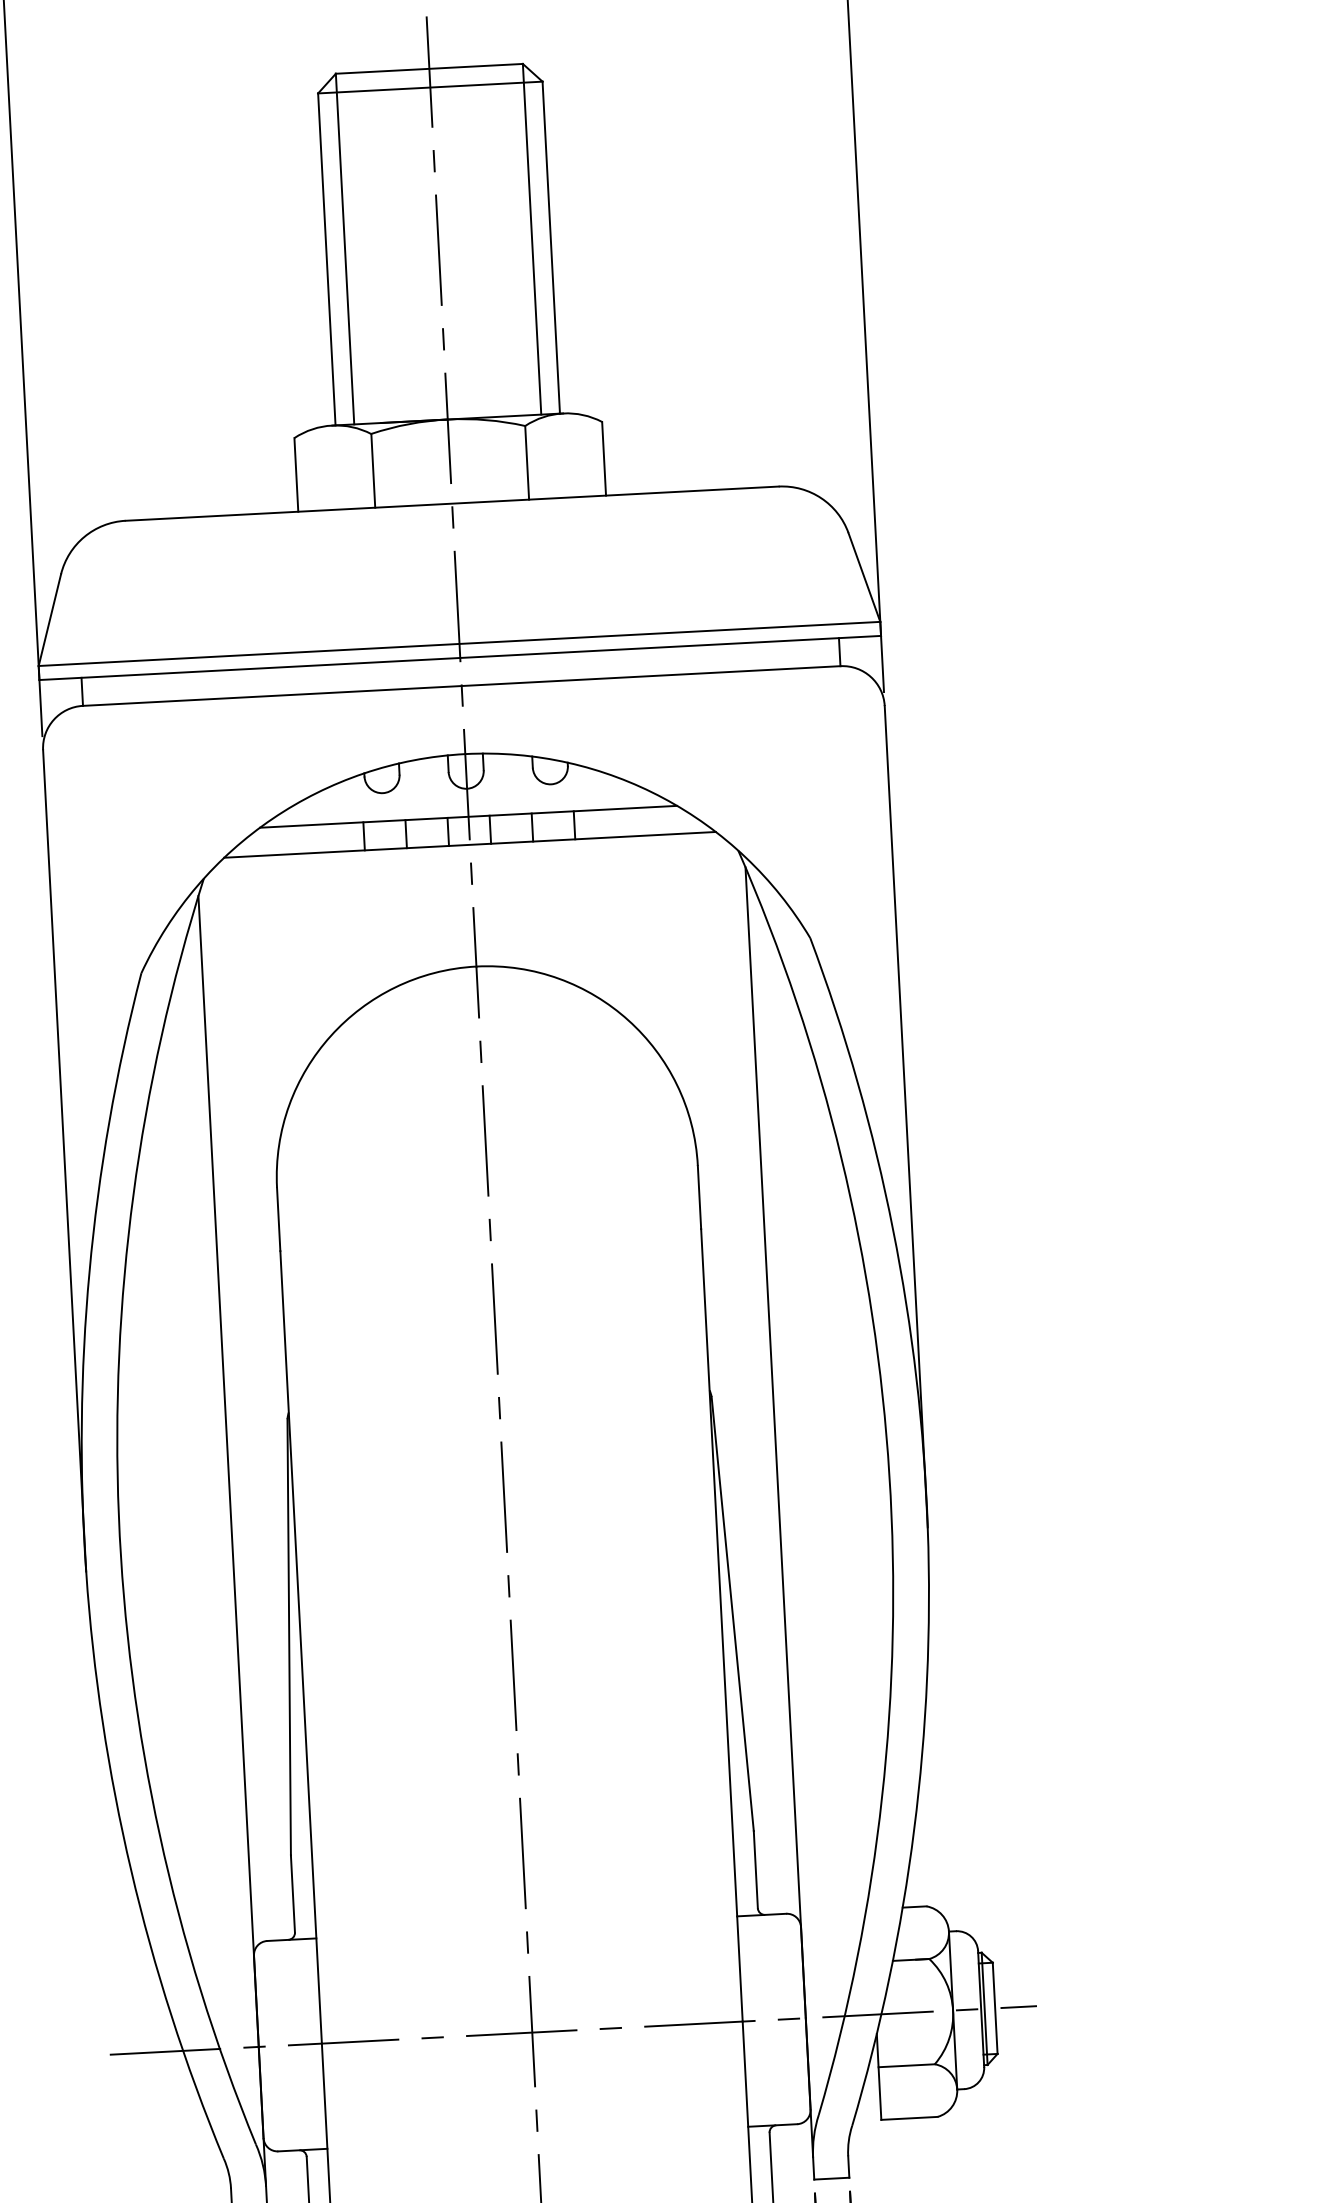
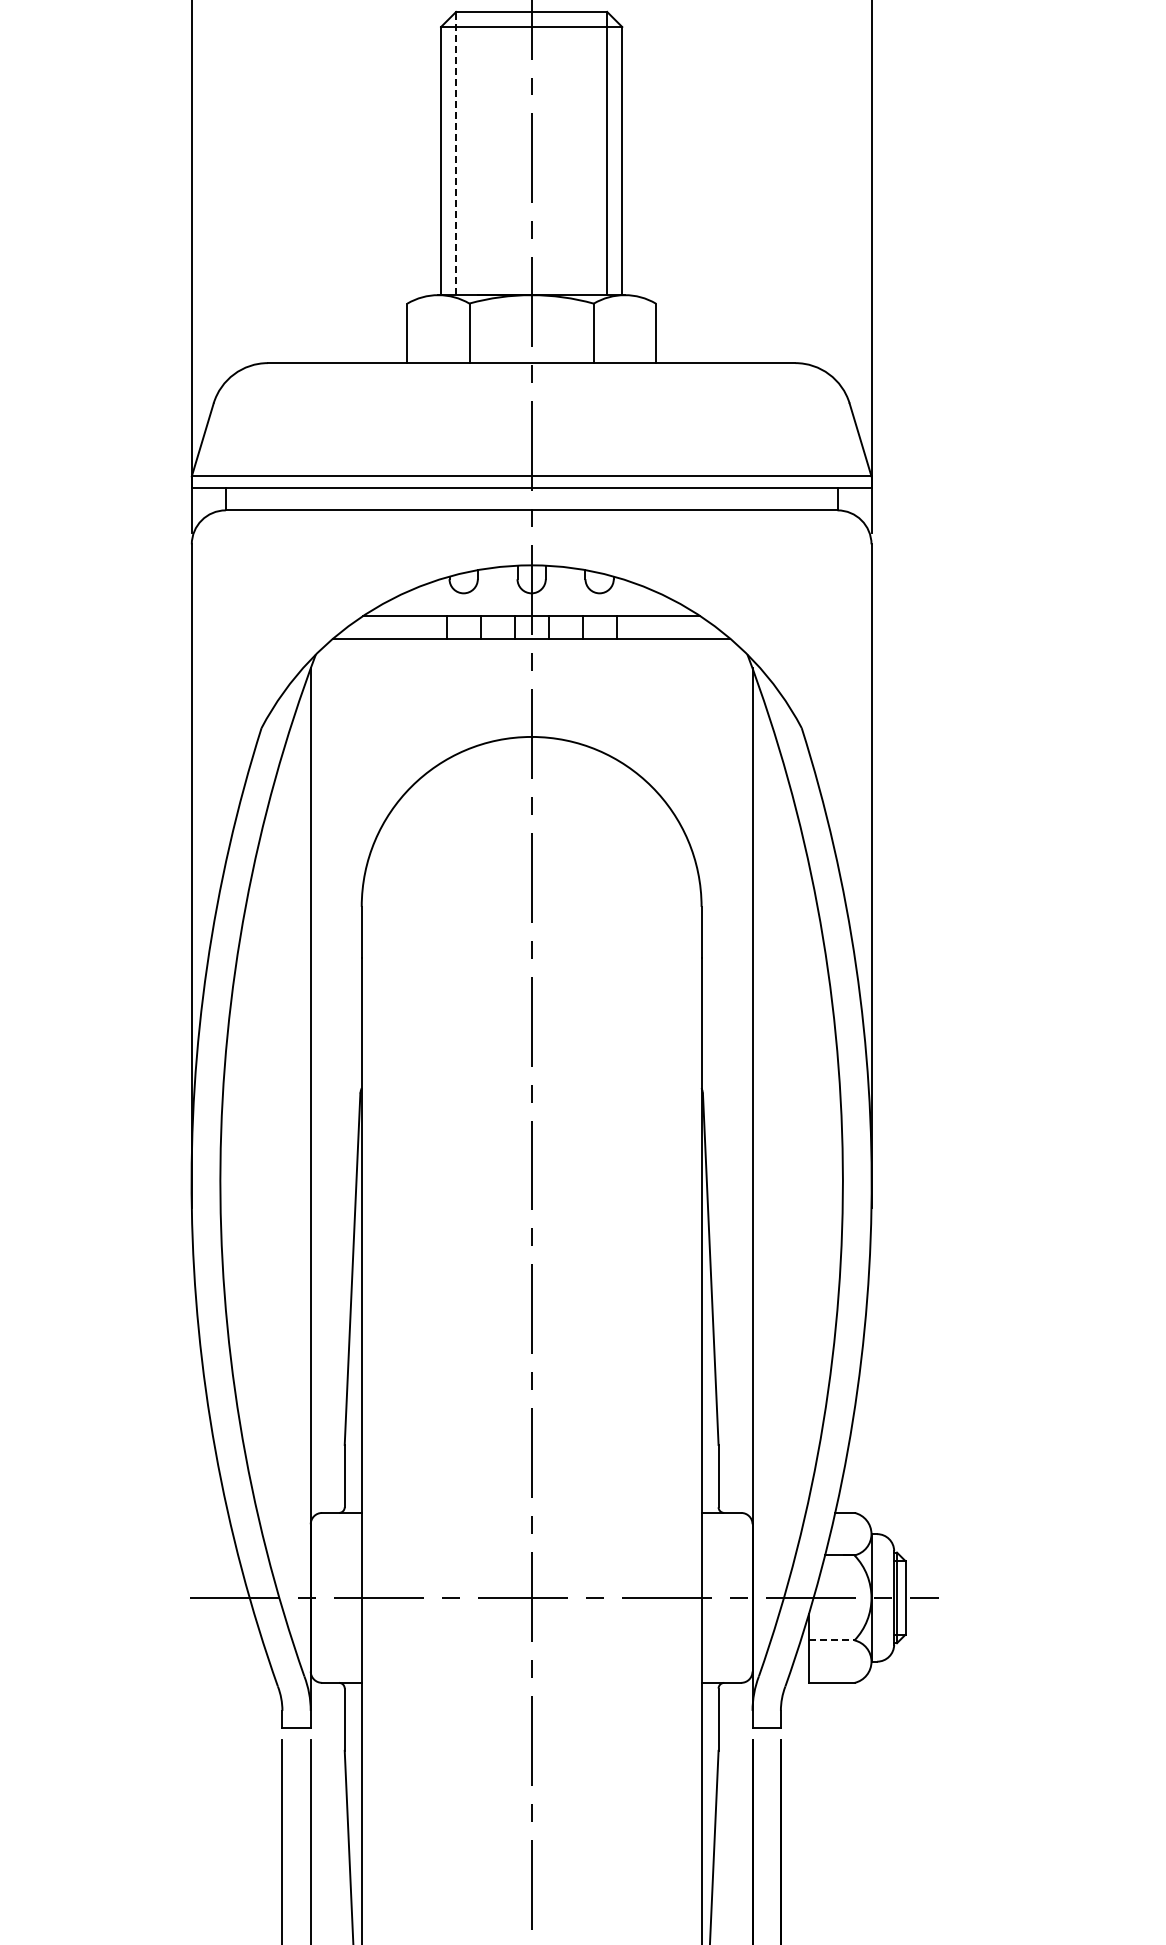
line: (345, 249) -> (456, 153), solid -> dashed
line: (906, 2065) -> (831, 1640), solid -> dashed

